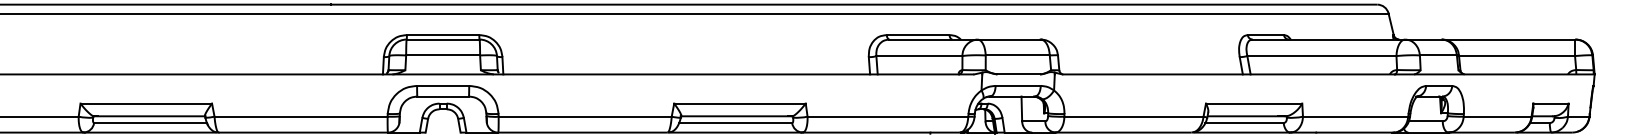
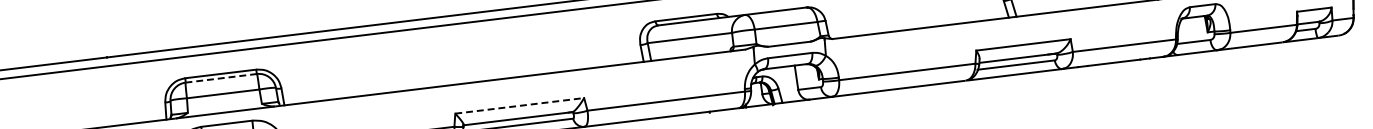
line: (442, 39) -> (220, 78), solid -> dashed
line: (739, 103) -> (519, 105), solid -> dashed

